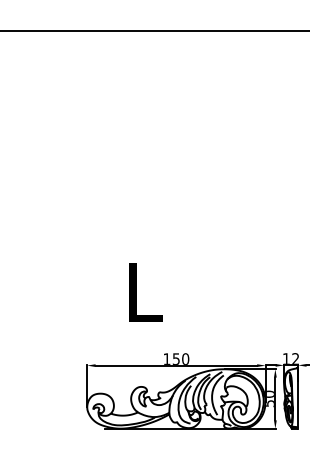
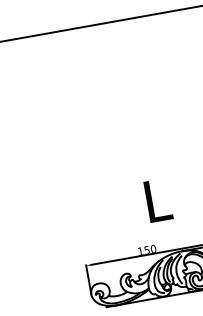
text: (145, 292) -> (158, 200), moved

